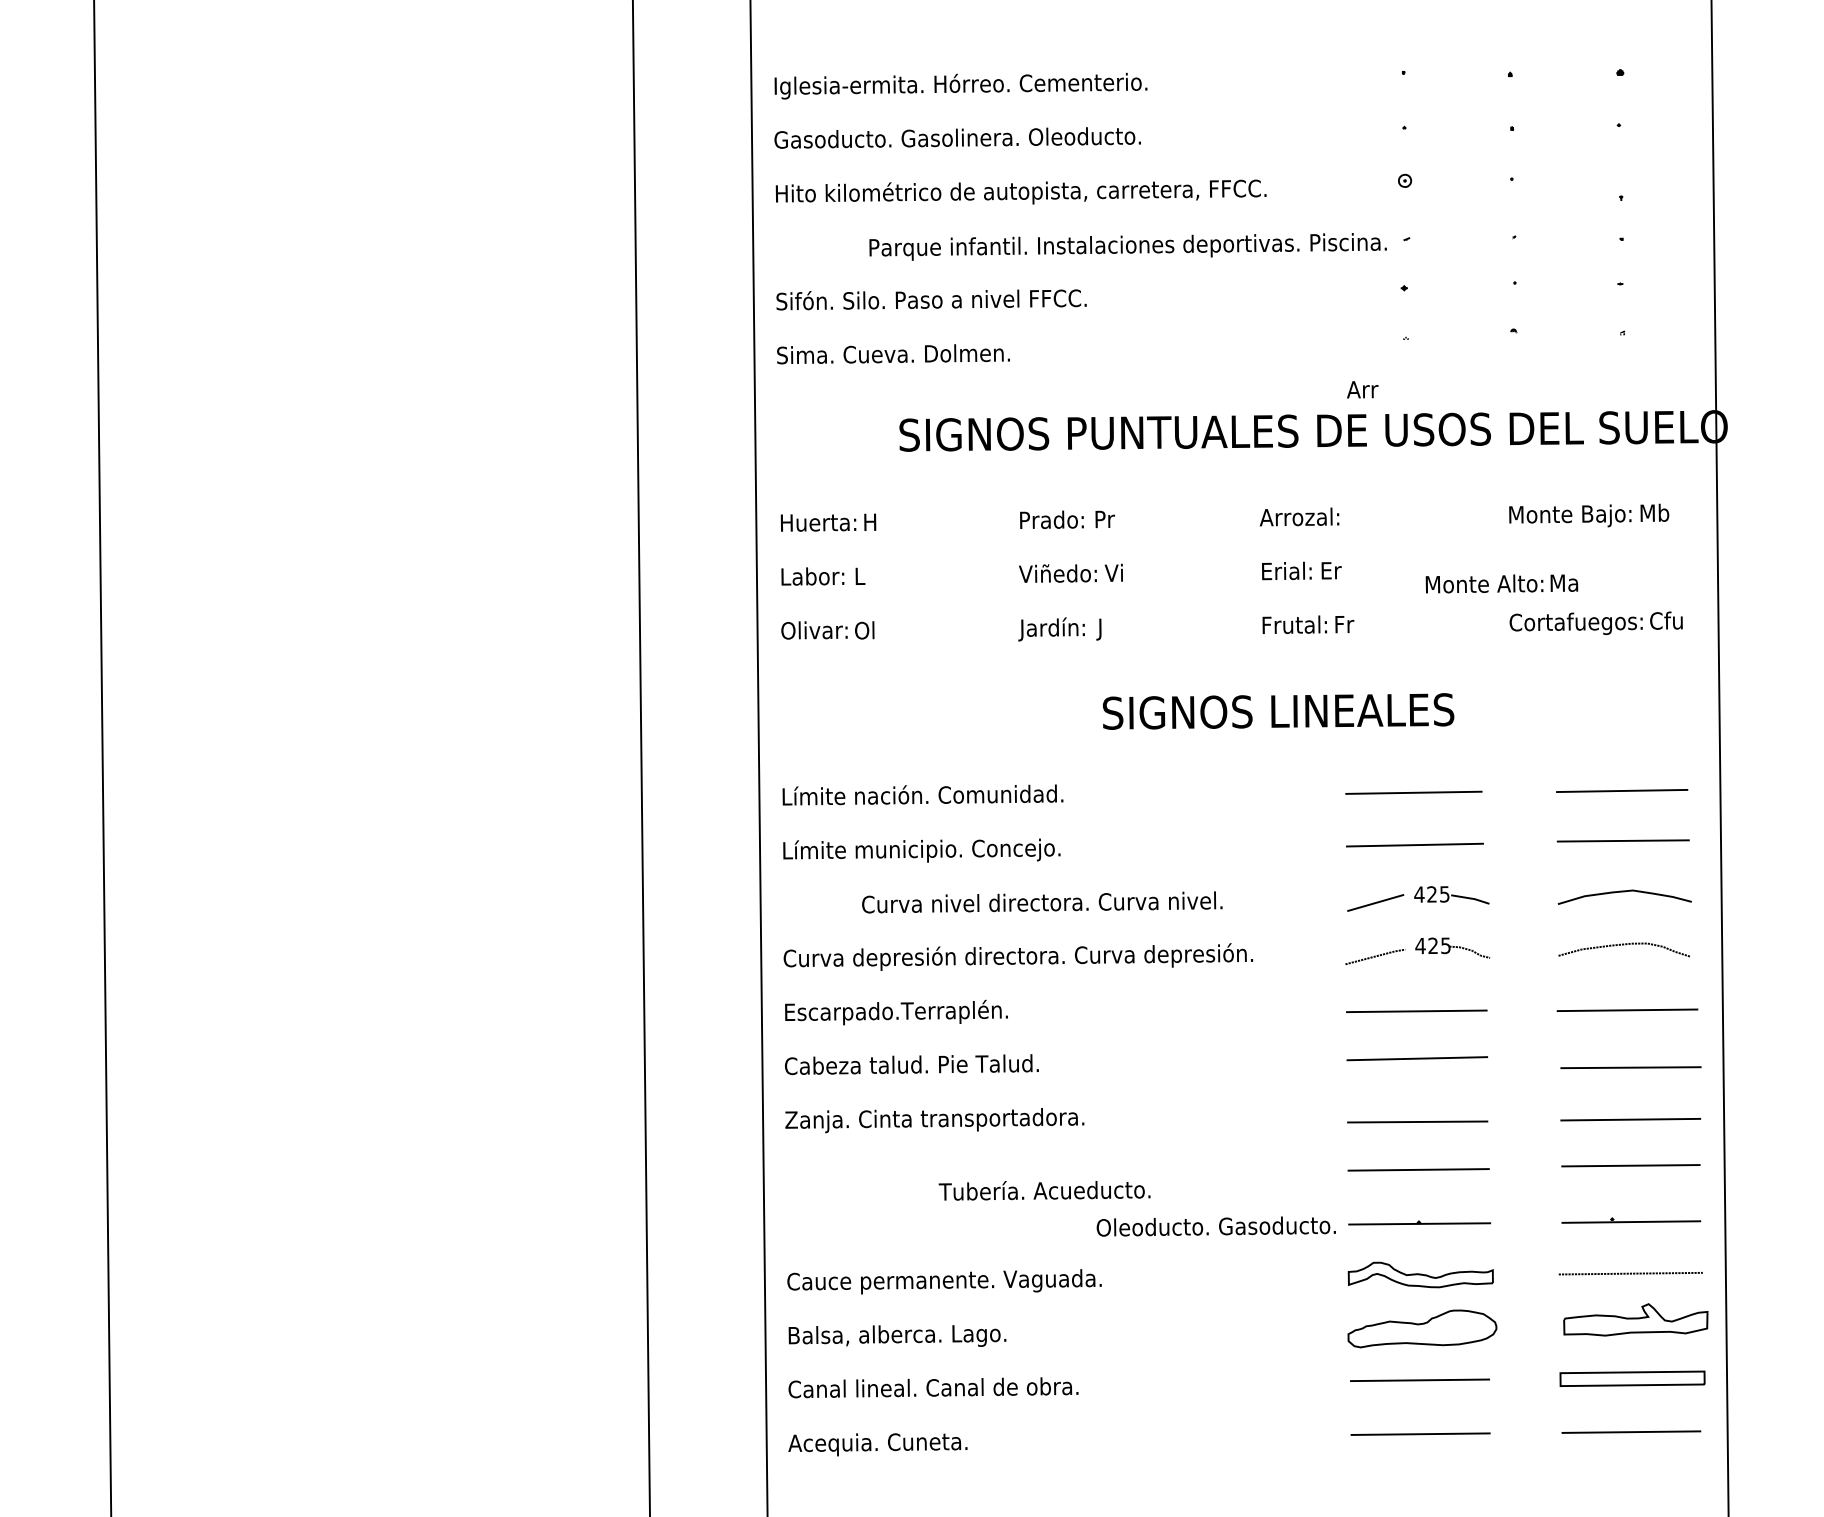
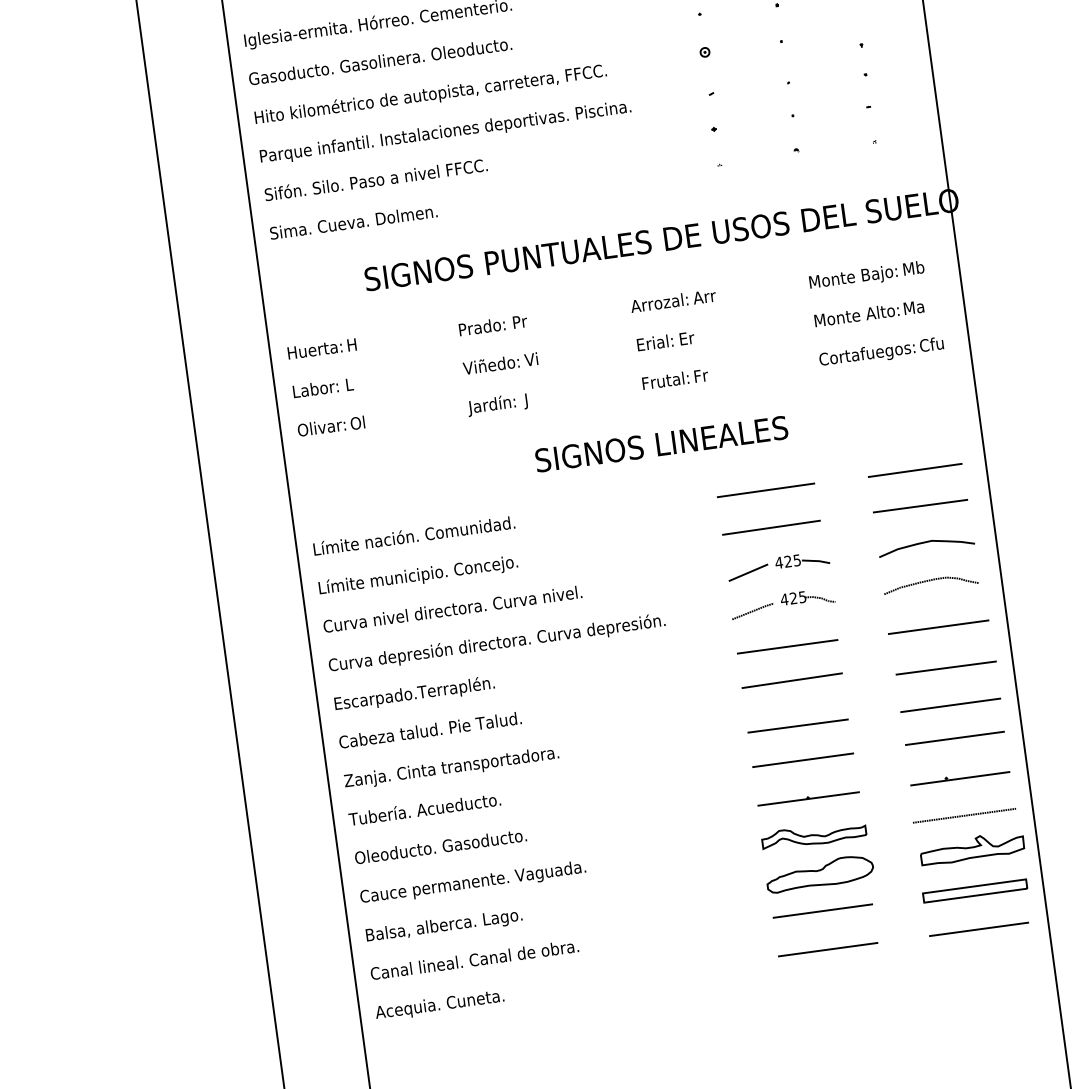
text: (1127, 246) -> (445, 132), moved
text: (1362, 389) -> (704, 296), moved
text: (1501, 583) -> (868, 313), moved
text: (1042, 902) -> (452, 609), moved
text: (1044, 1190) -> (424, 809), moved
text: (1215, 1226) -> (440, 846), moved

